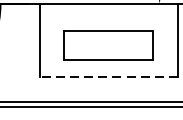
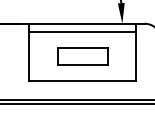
line: (108, 13) -> (82, 31), added
part: (108, 45) -> (82, 56), size x0.71
line: (108, 76) -> (82, 80), dashed -> solid

